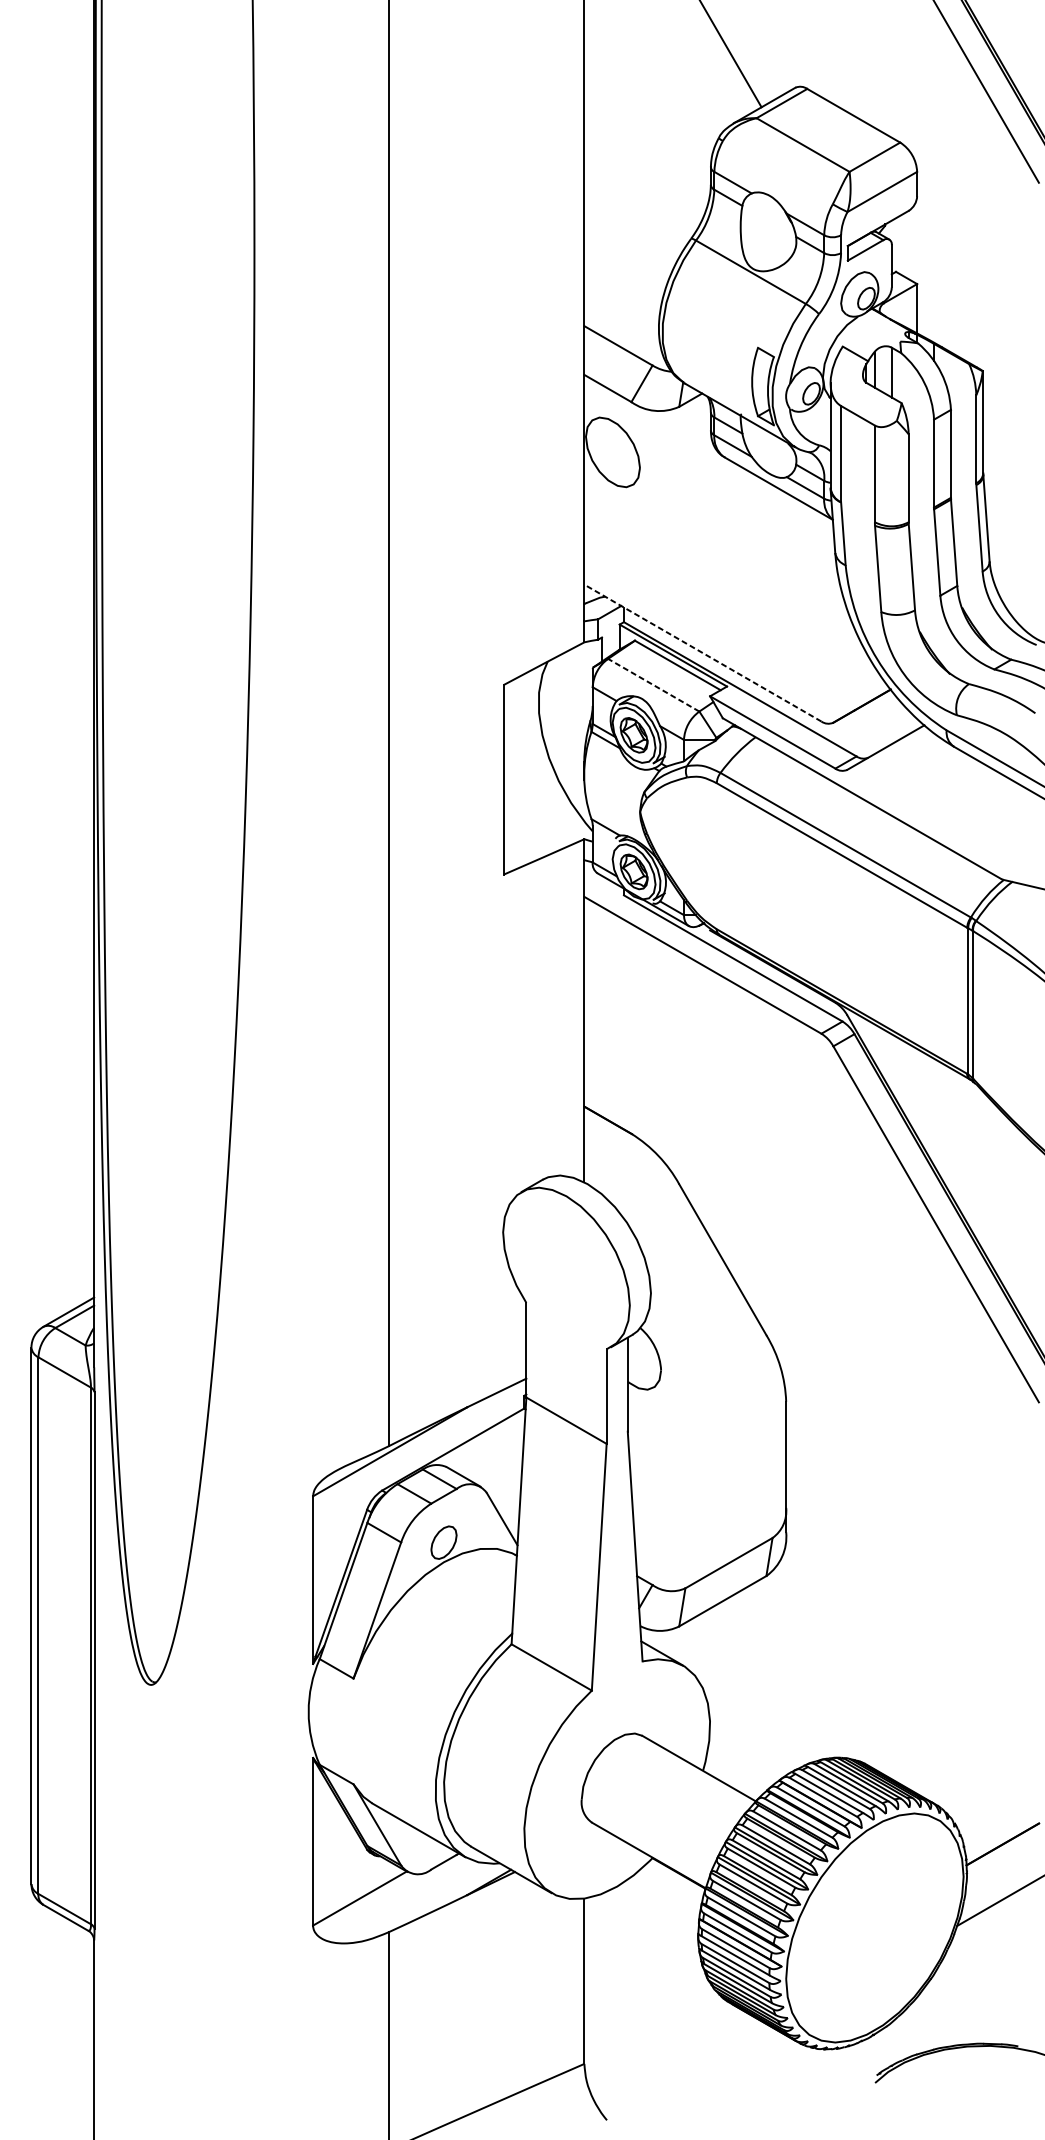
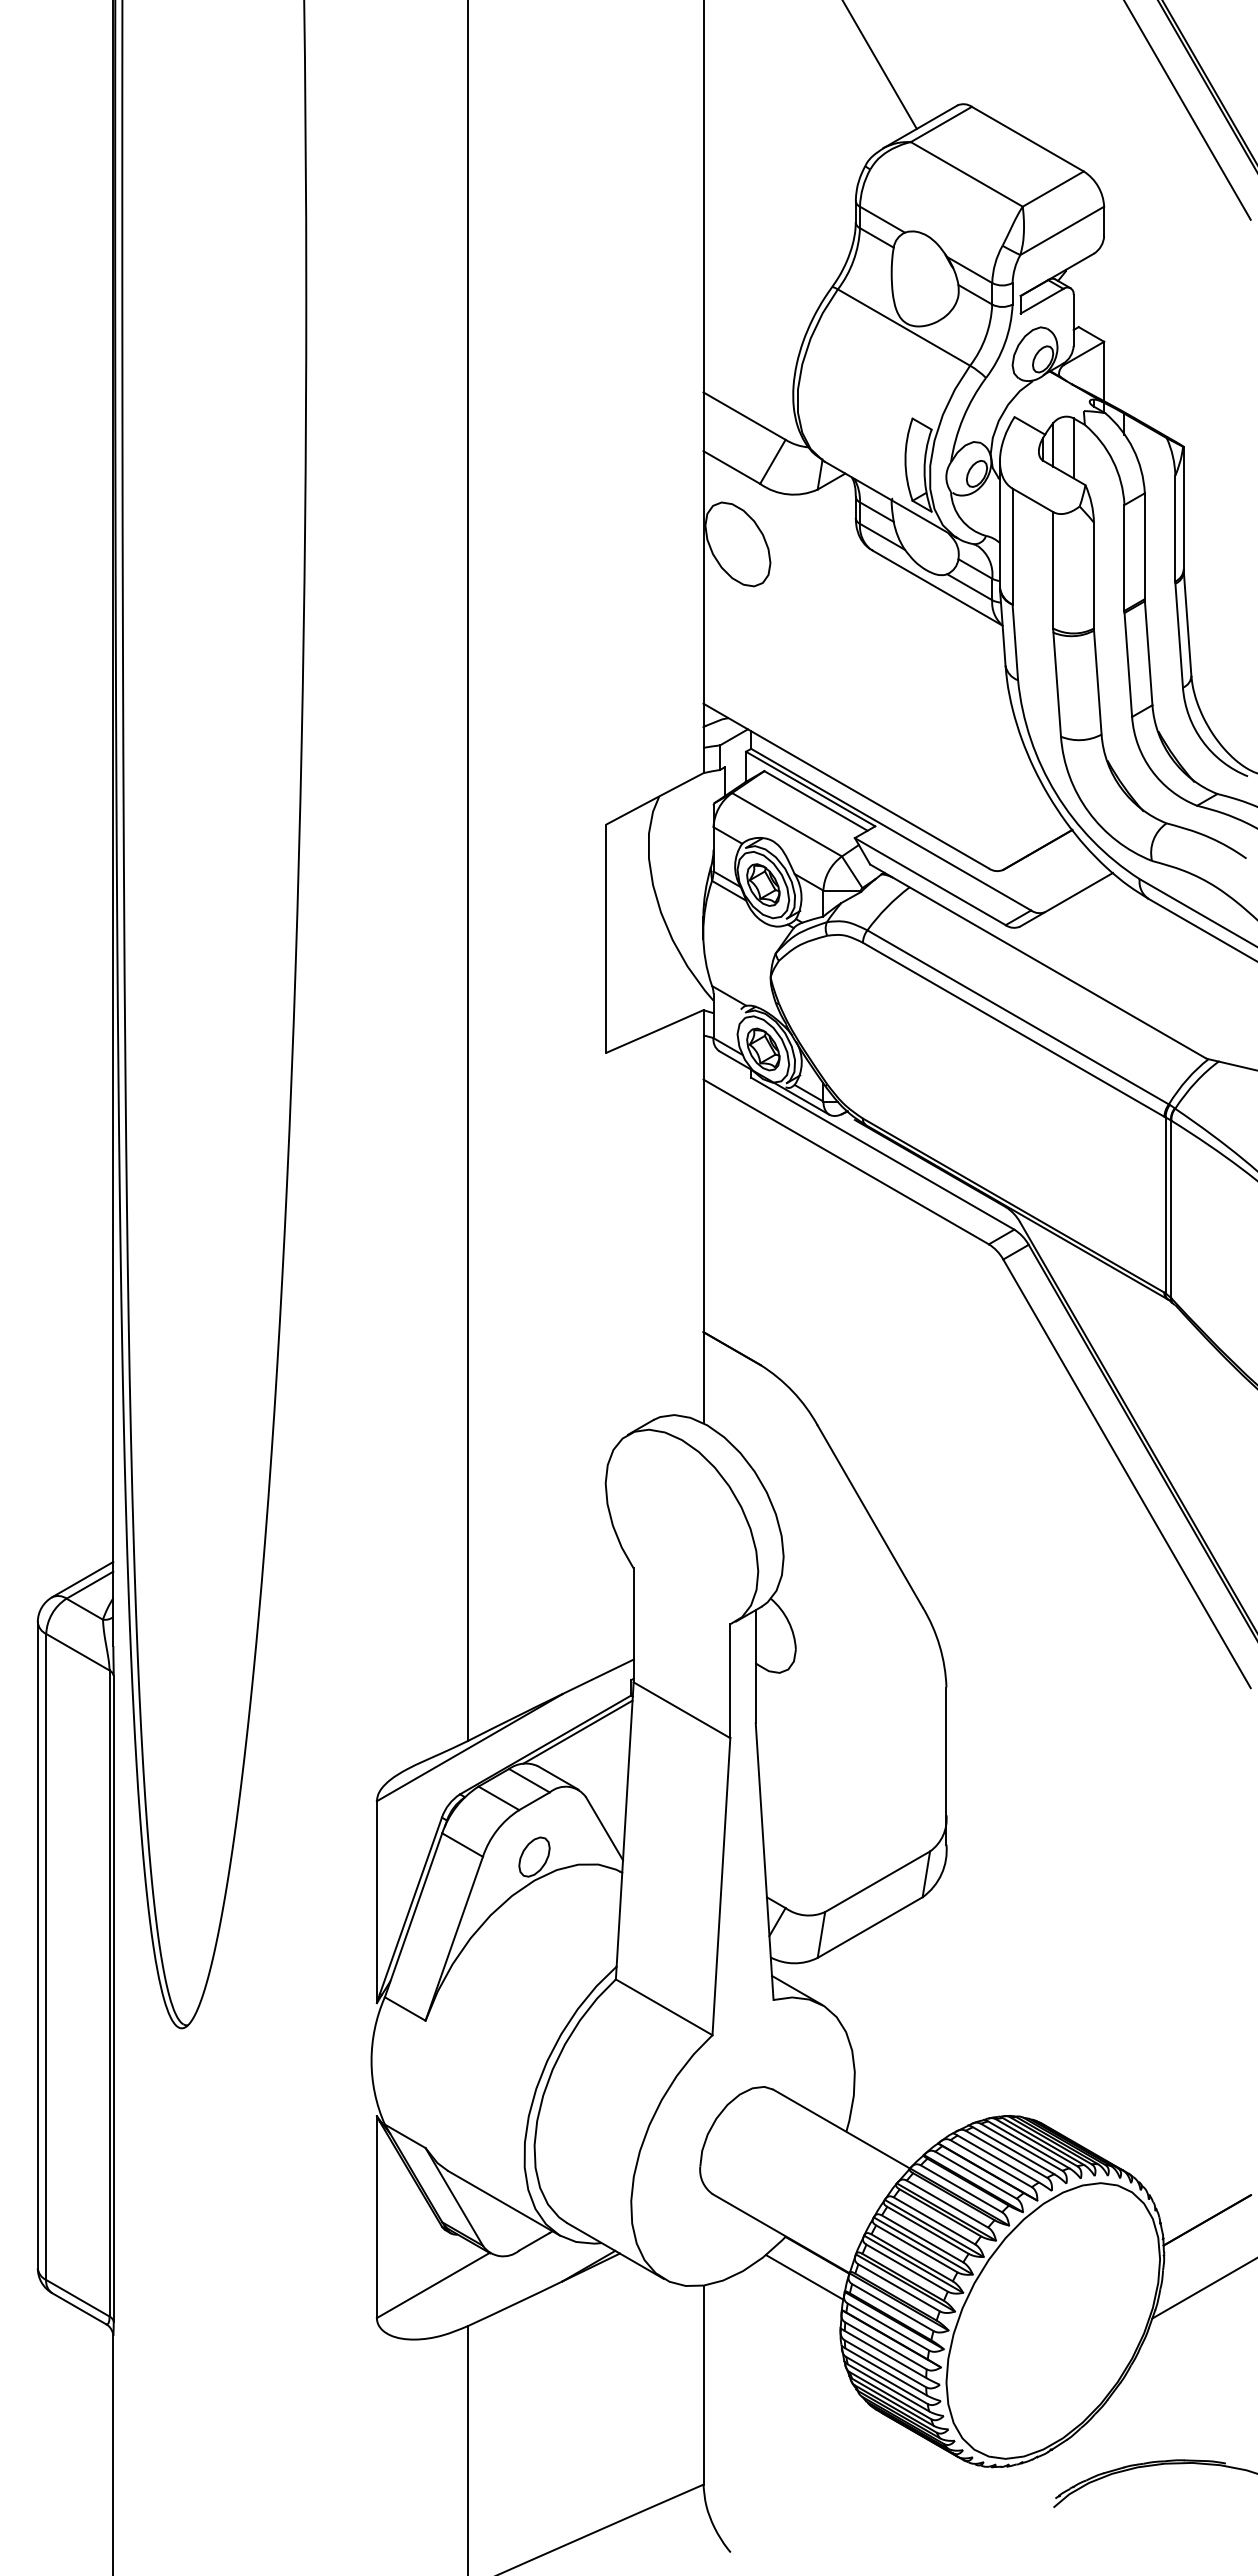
line: (703, 653) -> (846, 786), dashed -> solid
line: (653, 685) -> (786, 824), dashed -> solid
line: (479, 1438) -> (577, 1731), added
line: (668, 1891) -> (804, 2277), added

